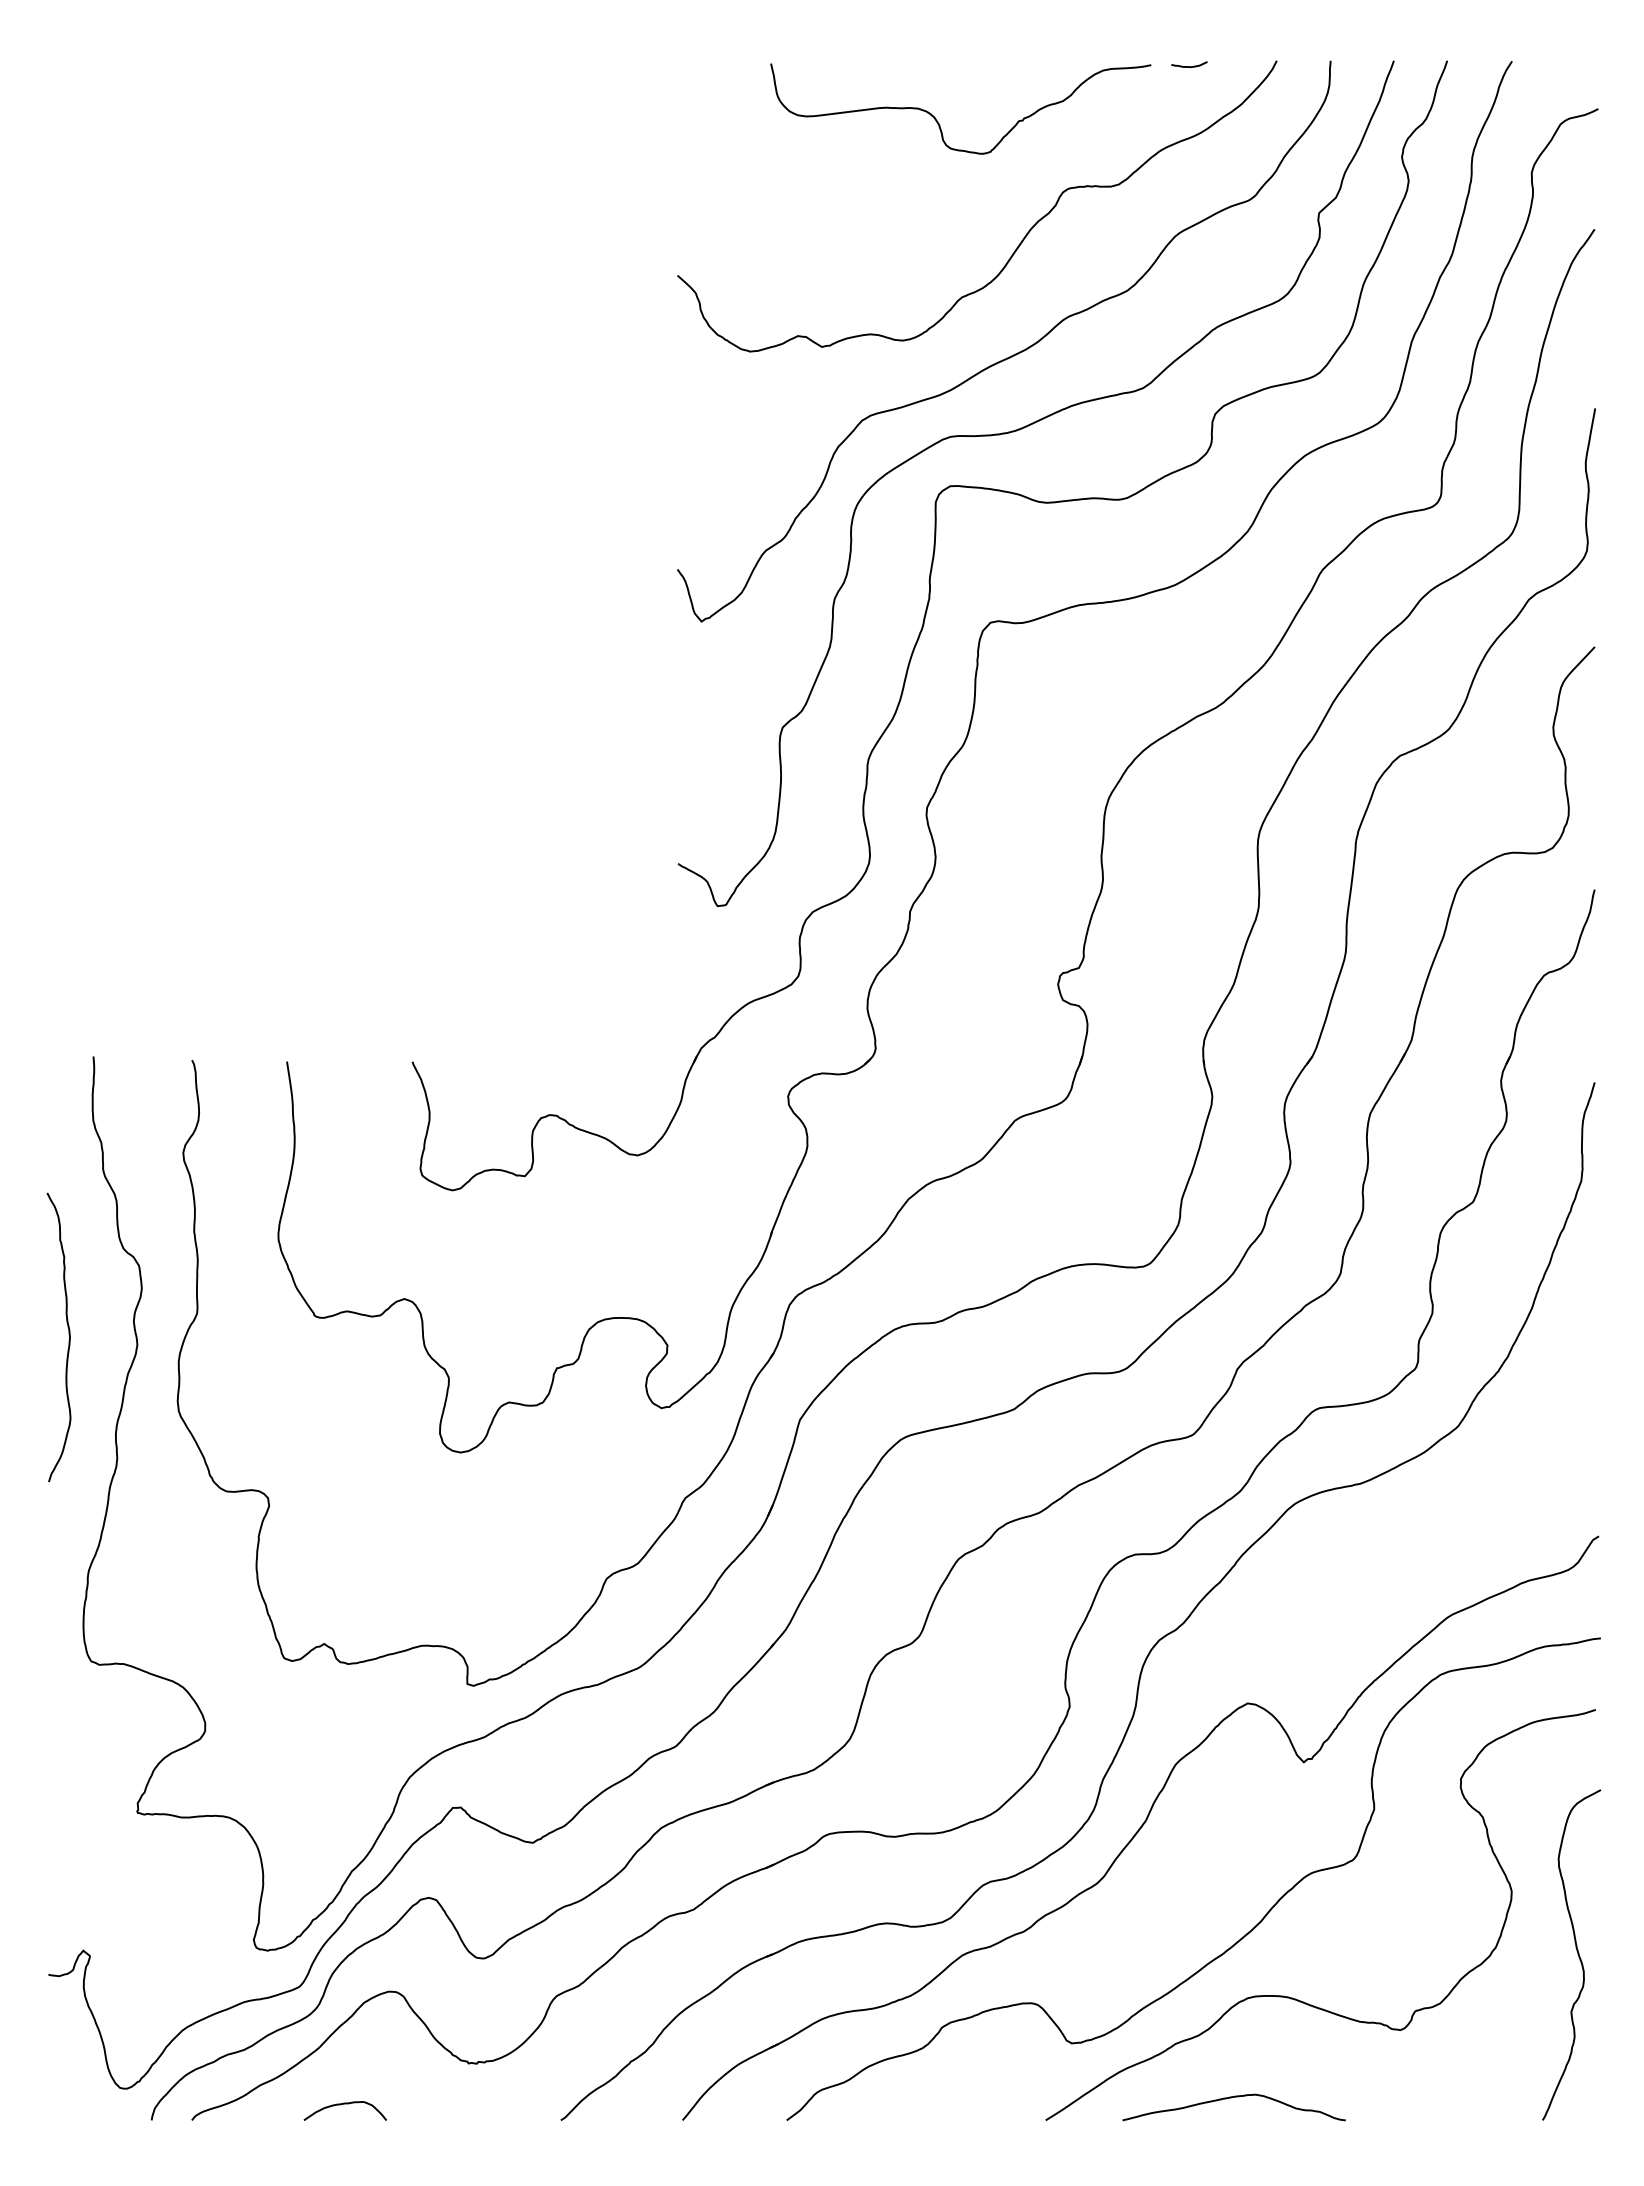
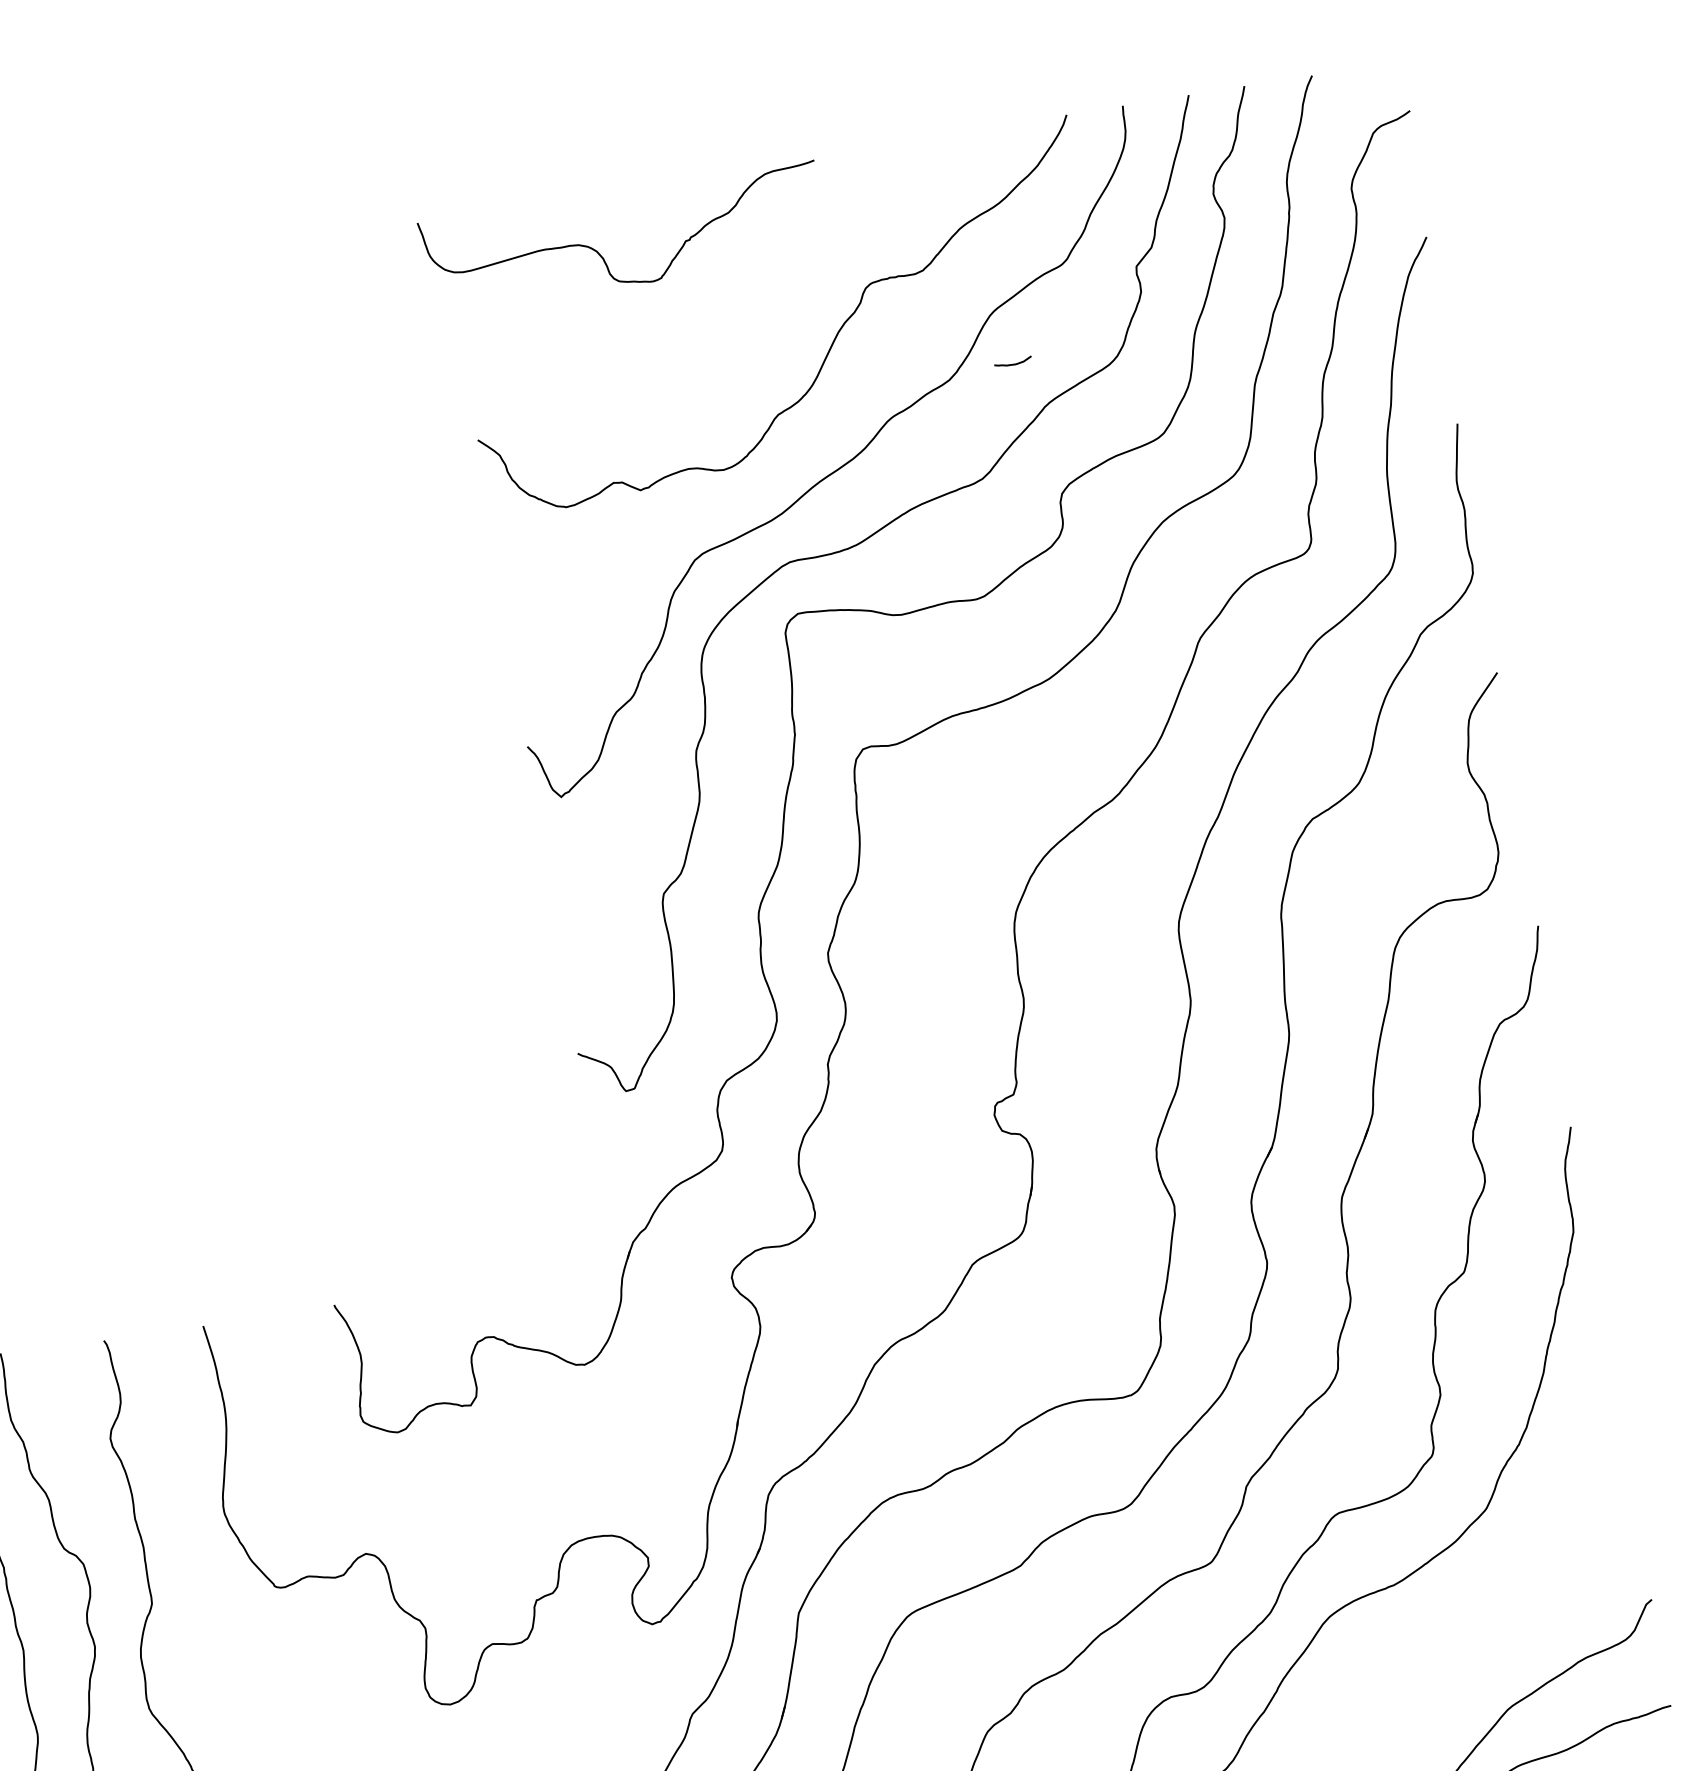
curve: (1189, 66) -> (1013, 364), moved
curve: (938, 121) -> (601, 255), moved

